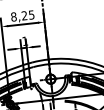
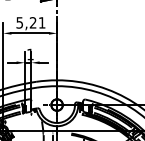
text: (22, 15) -> (30, 22), 8,25 -> 5,21

